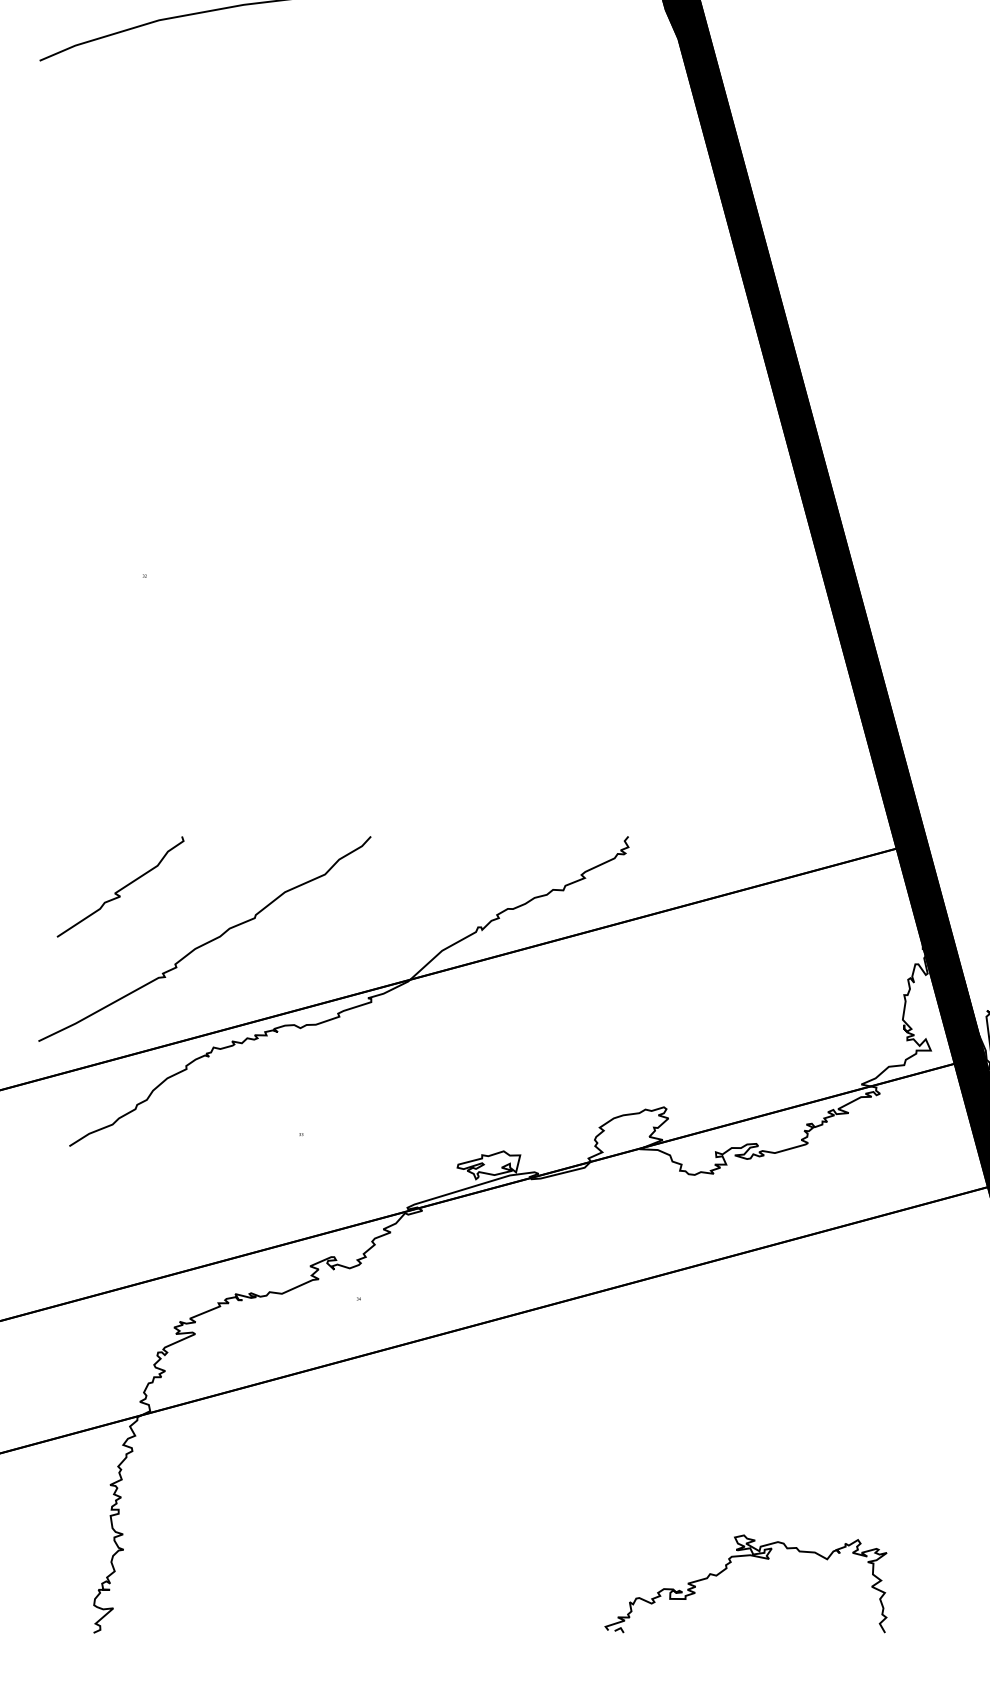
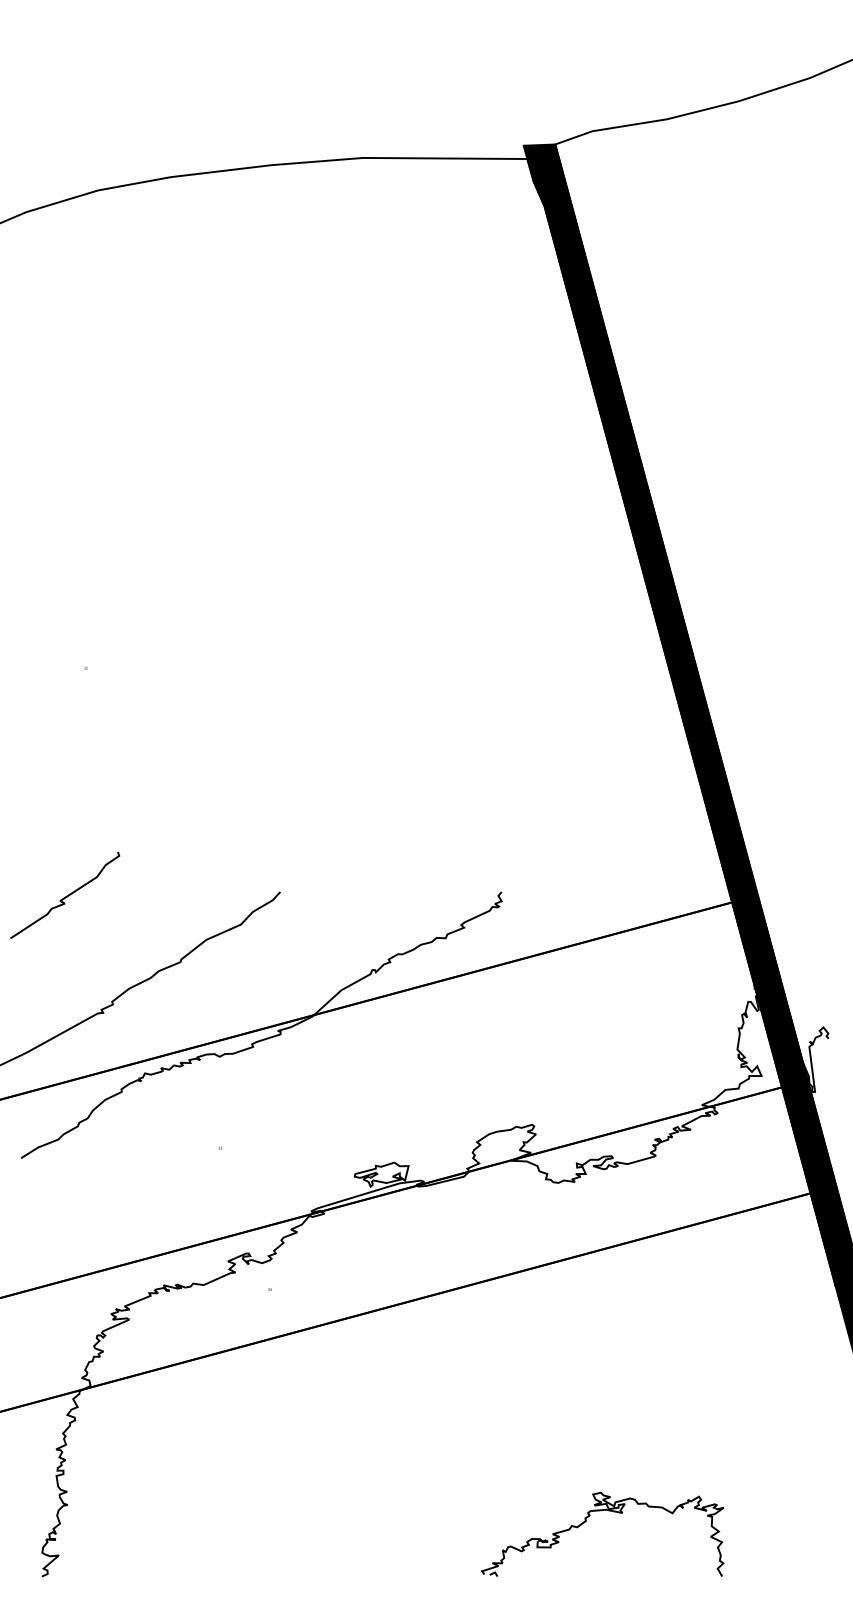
curve: (122, 887) -> (66, 895), moved

